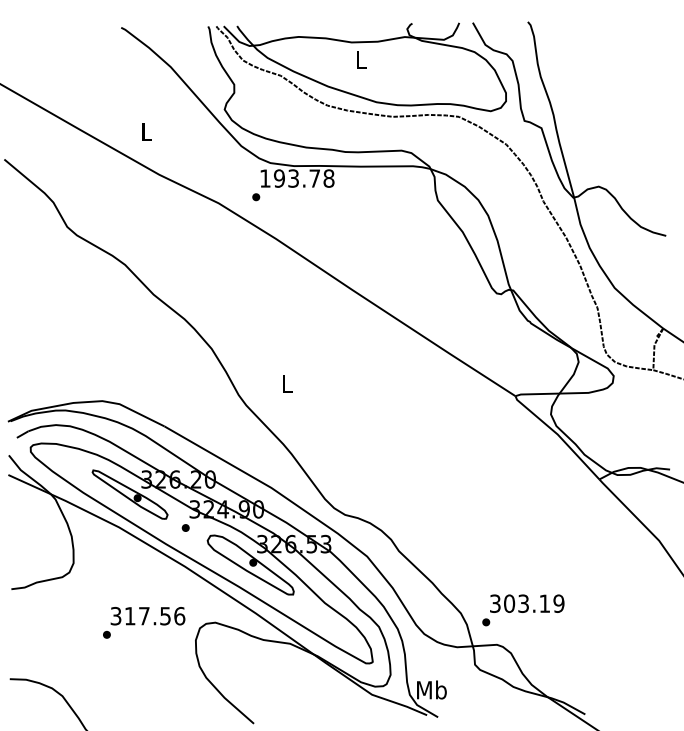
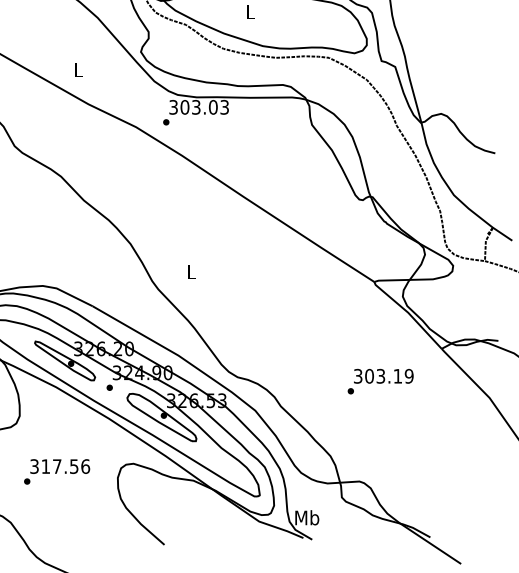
text: (297, 178) -> (199, 107), 193.78 -> 303.03
text: (523, 610) -> (380, 381), moved
text: (144, 622) -> (57, 471), moved

